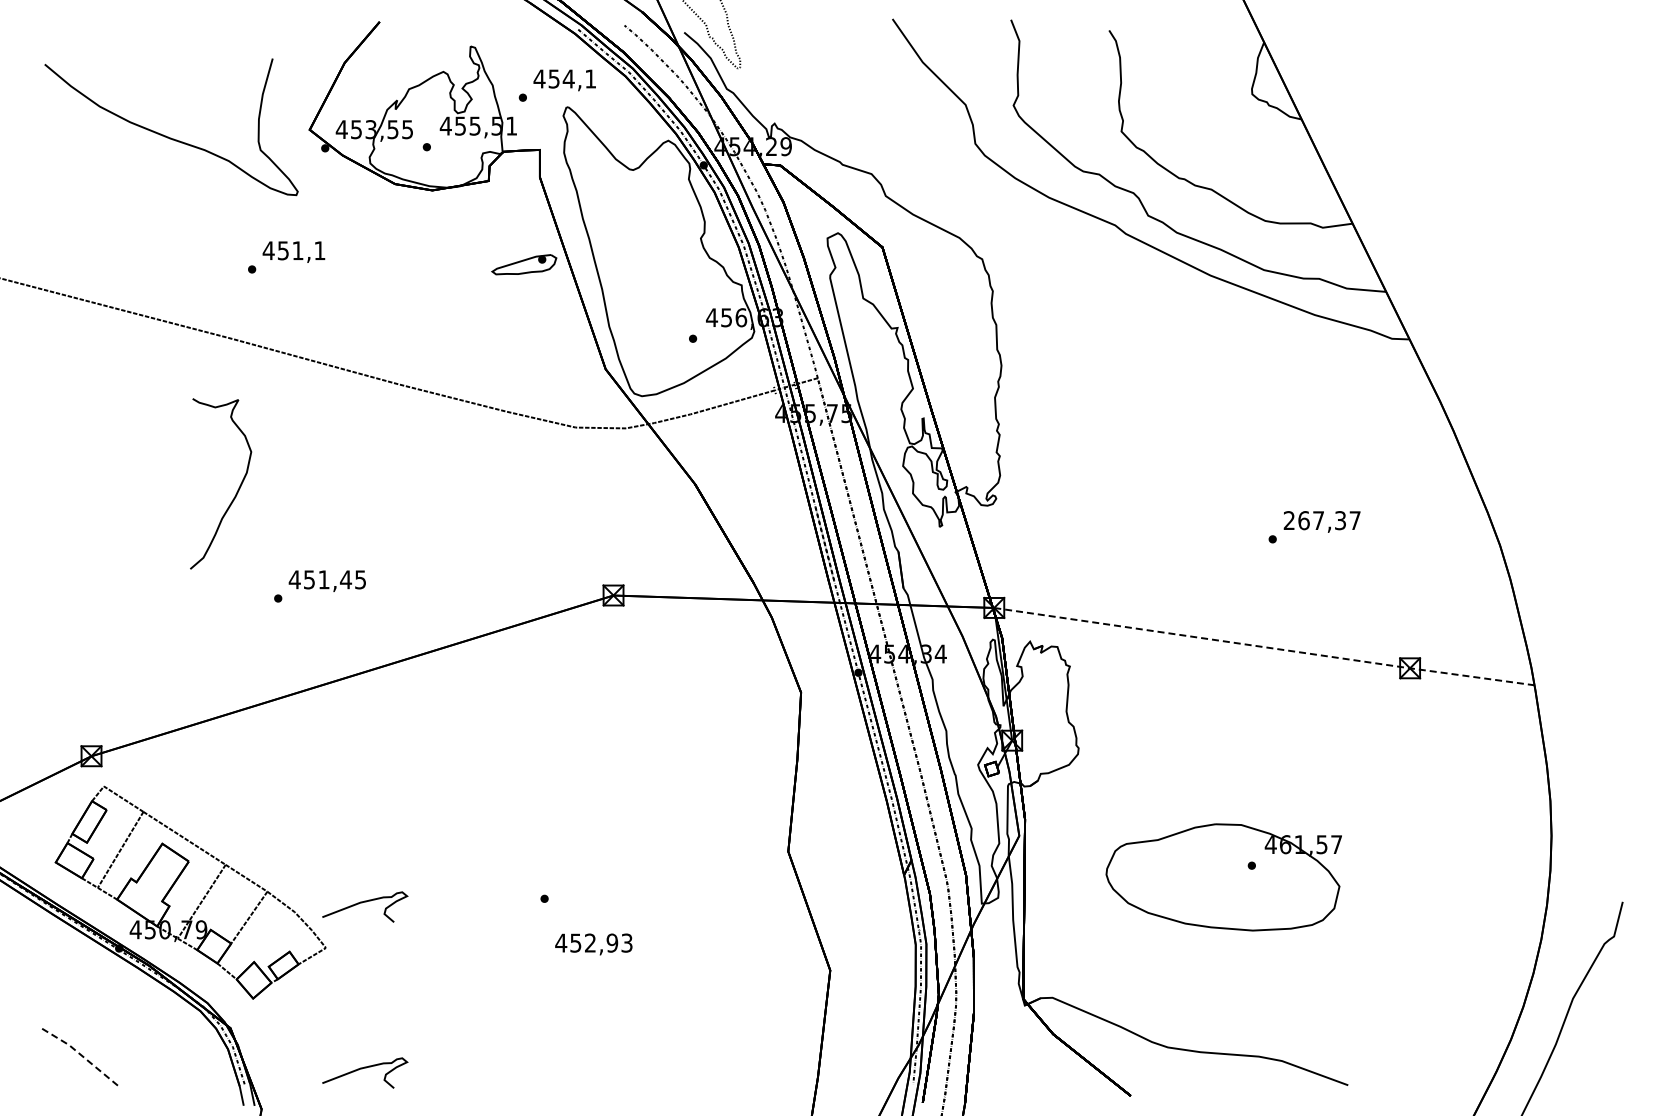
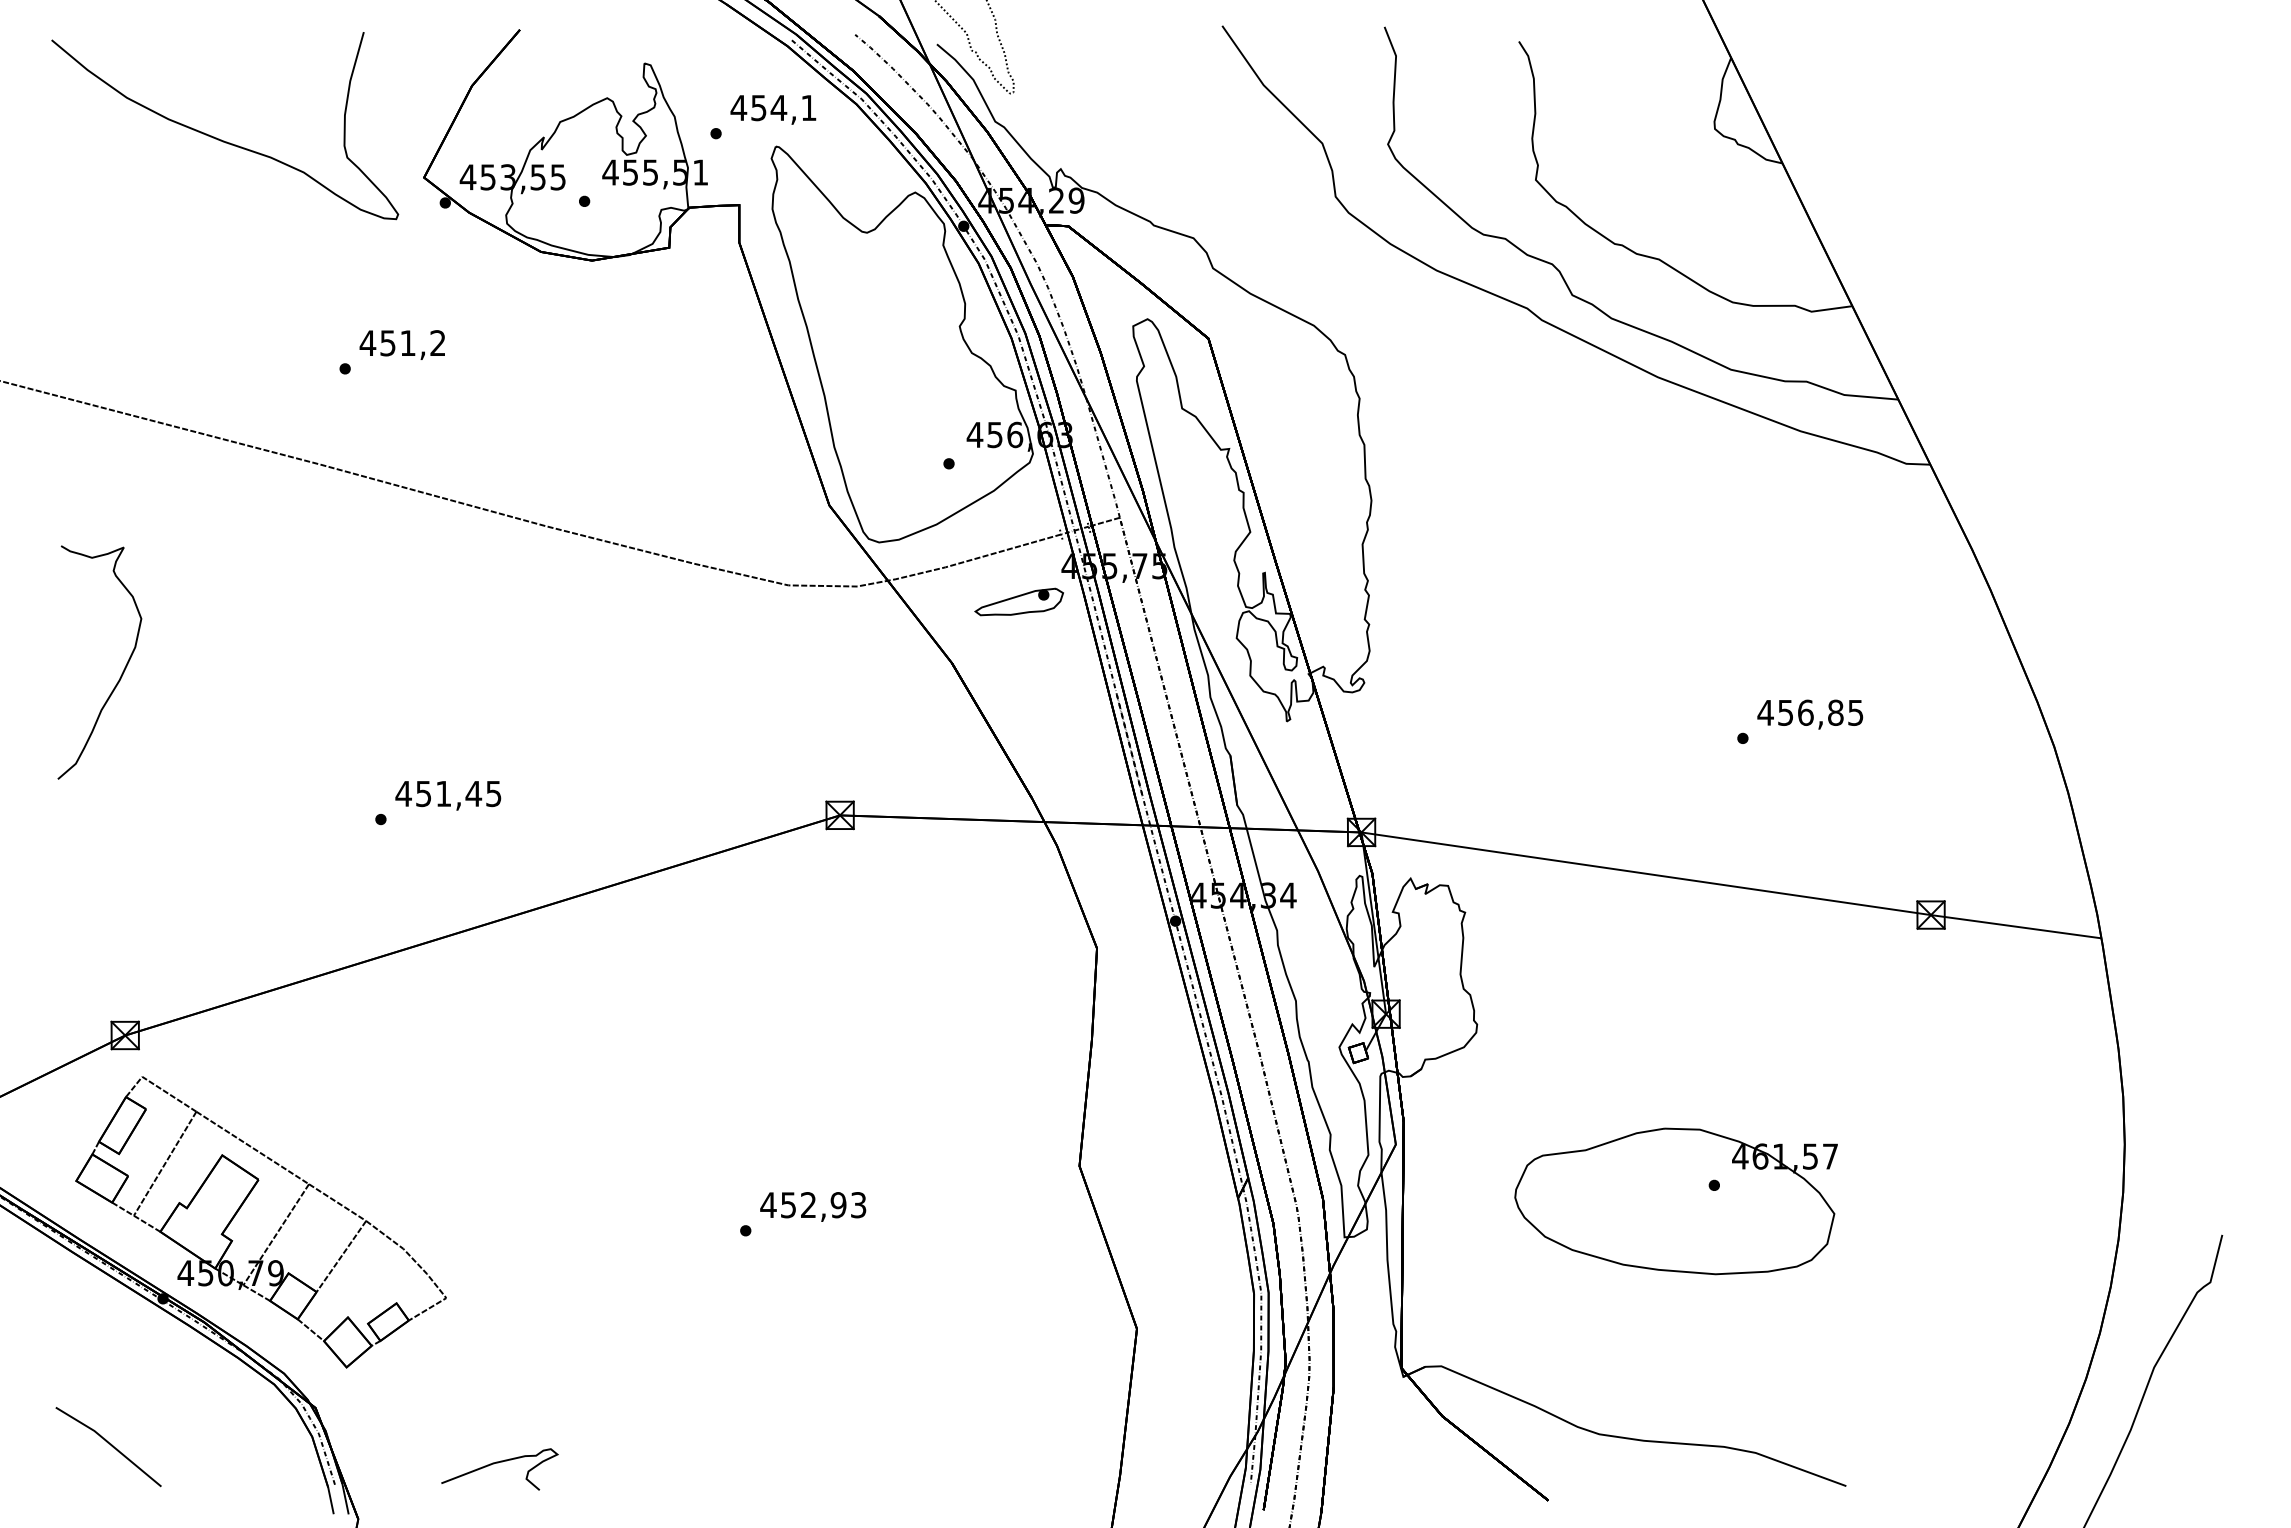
curve: (166, 135) -> (218, 137), moved
text: (319, 250) -> (437, 342), 451,1 -> 451,2
part: (524, 264) -> (1019, 601), moved
curve: (237, 489) -> (122, 670), moved
text: (1321, 520) -> (1809, 712), 267,37 -> 456,85
line: (1264, 647) -> (1731, 886), dashed -> solid
curve: (365, 902) -> (500, 1235), removed
text: (593, 944) -> (812, 1207), moved
line: (80, 1054) -> (110, 1443), dashed -> solid

